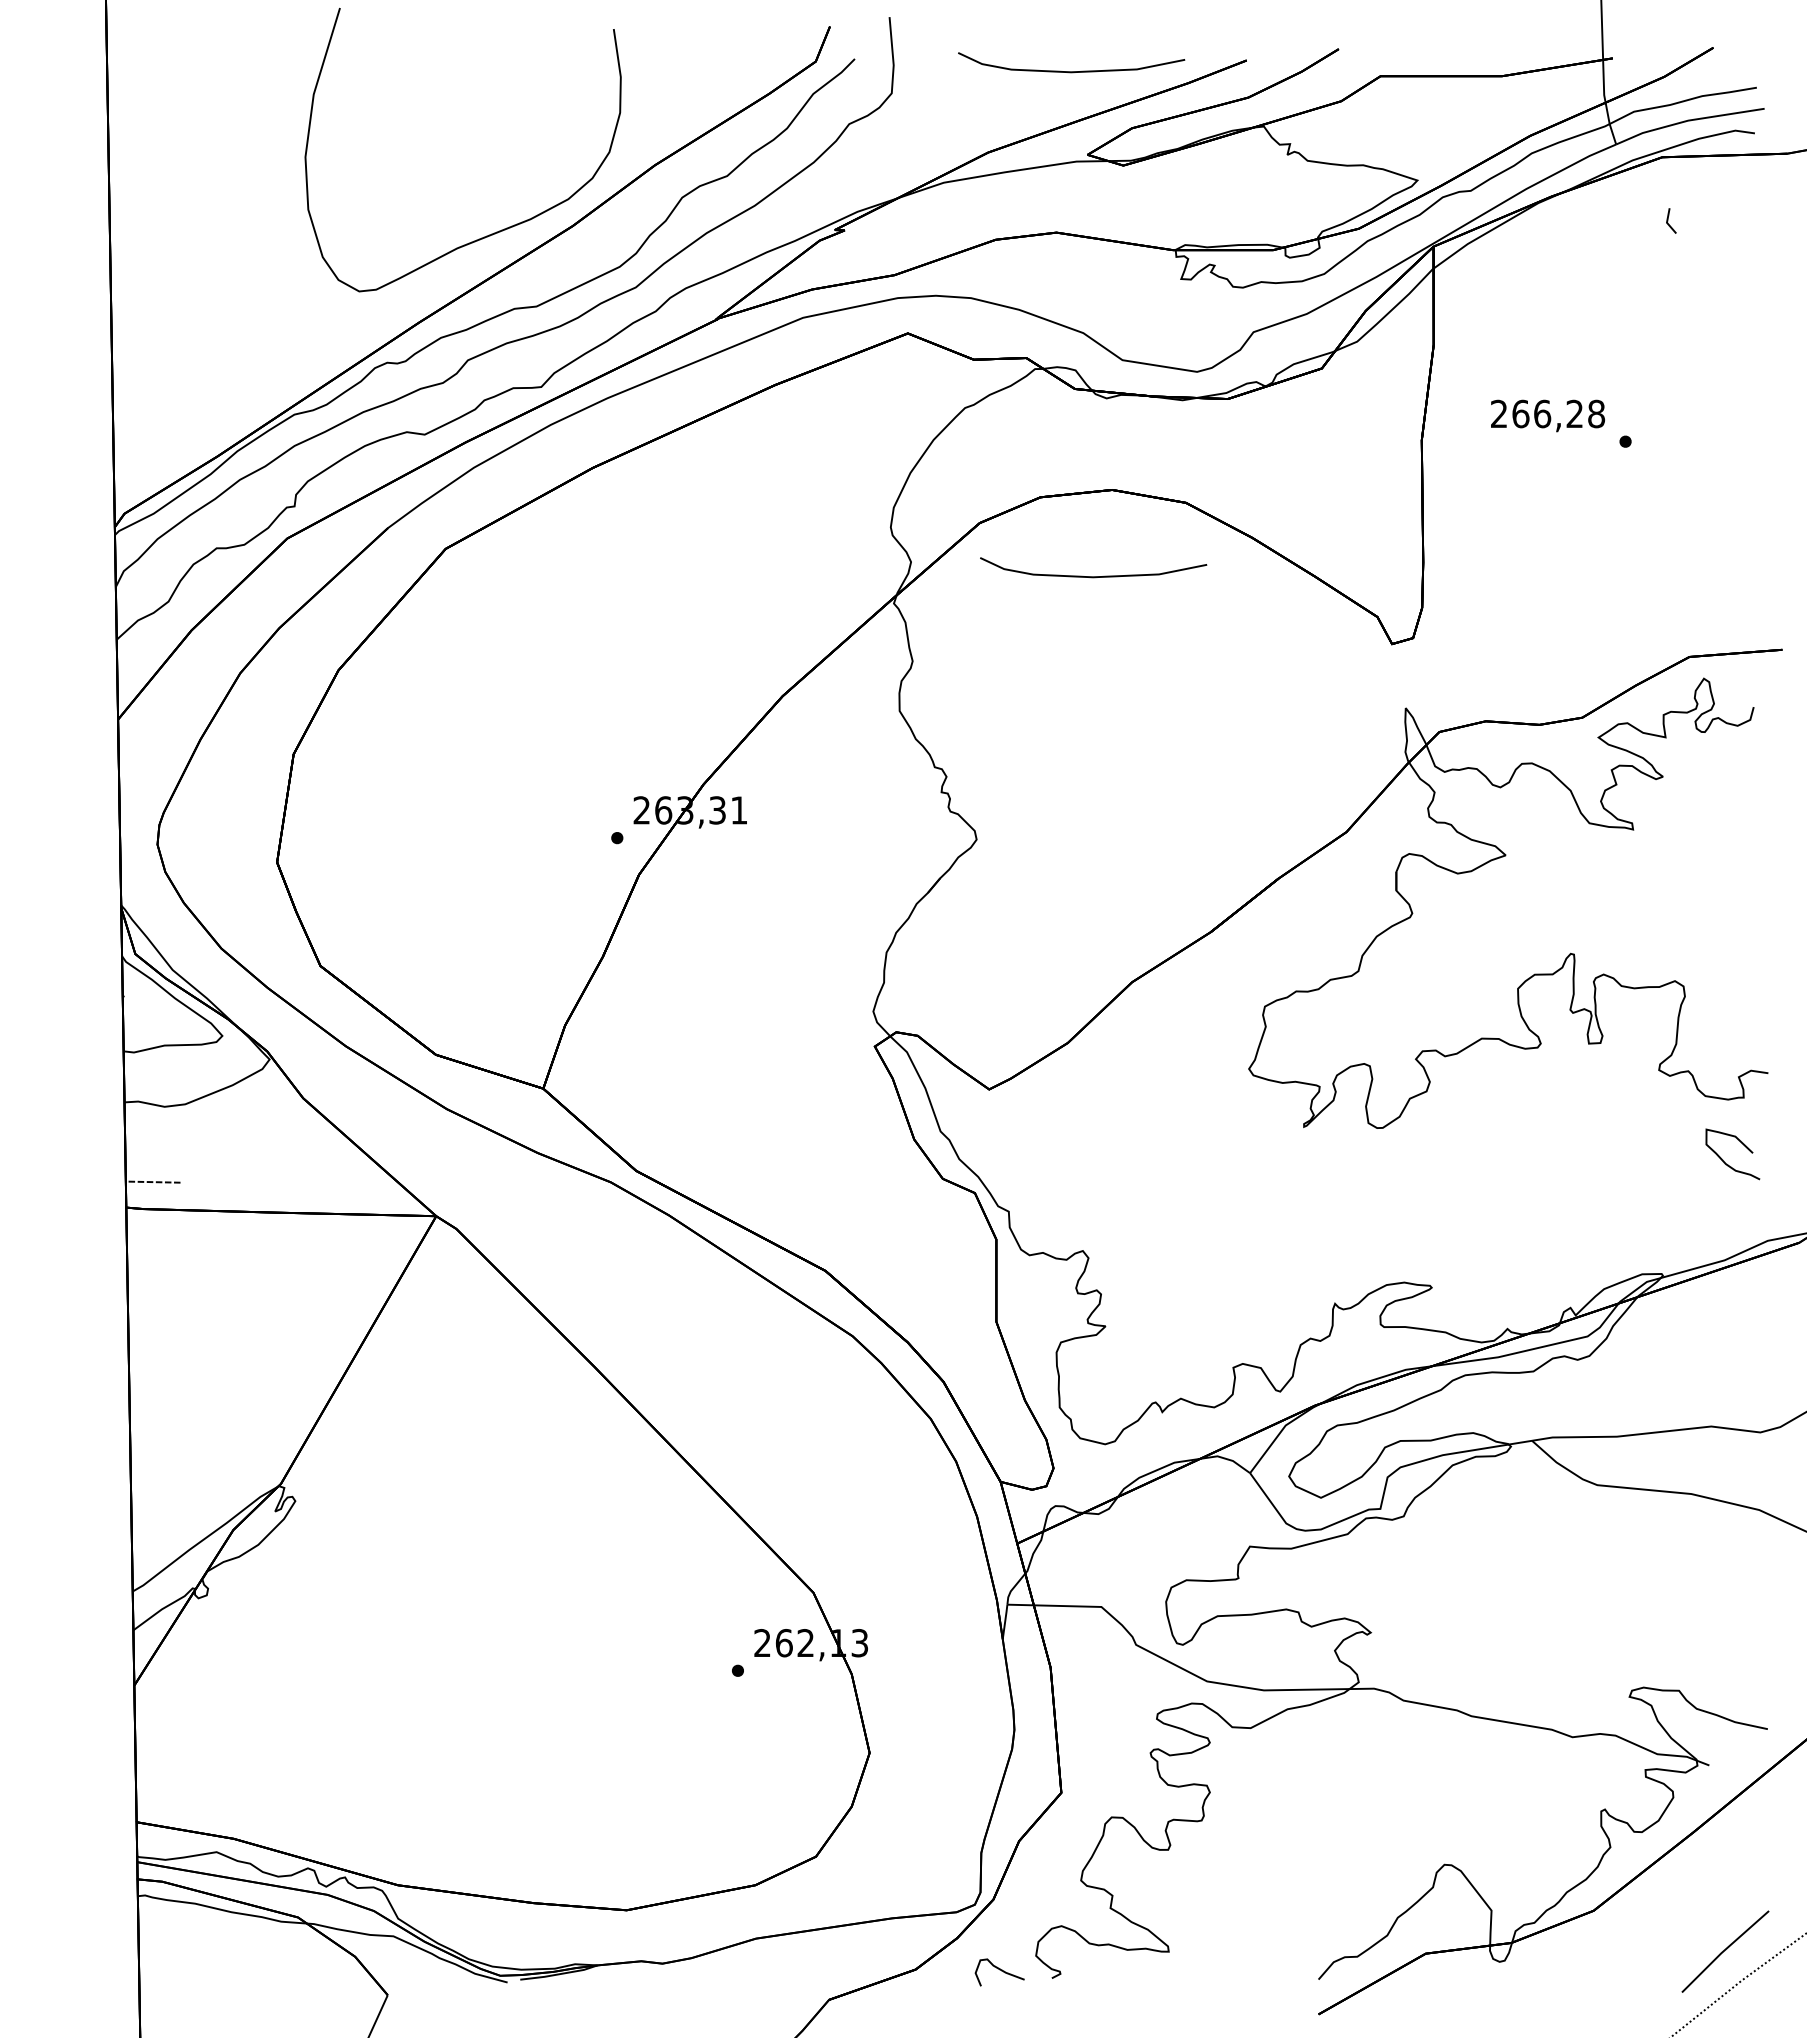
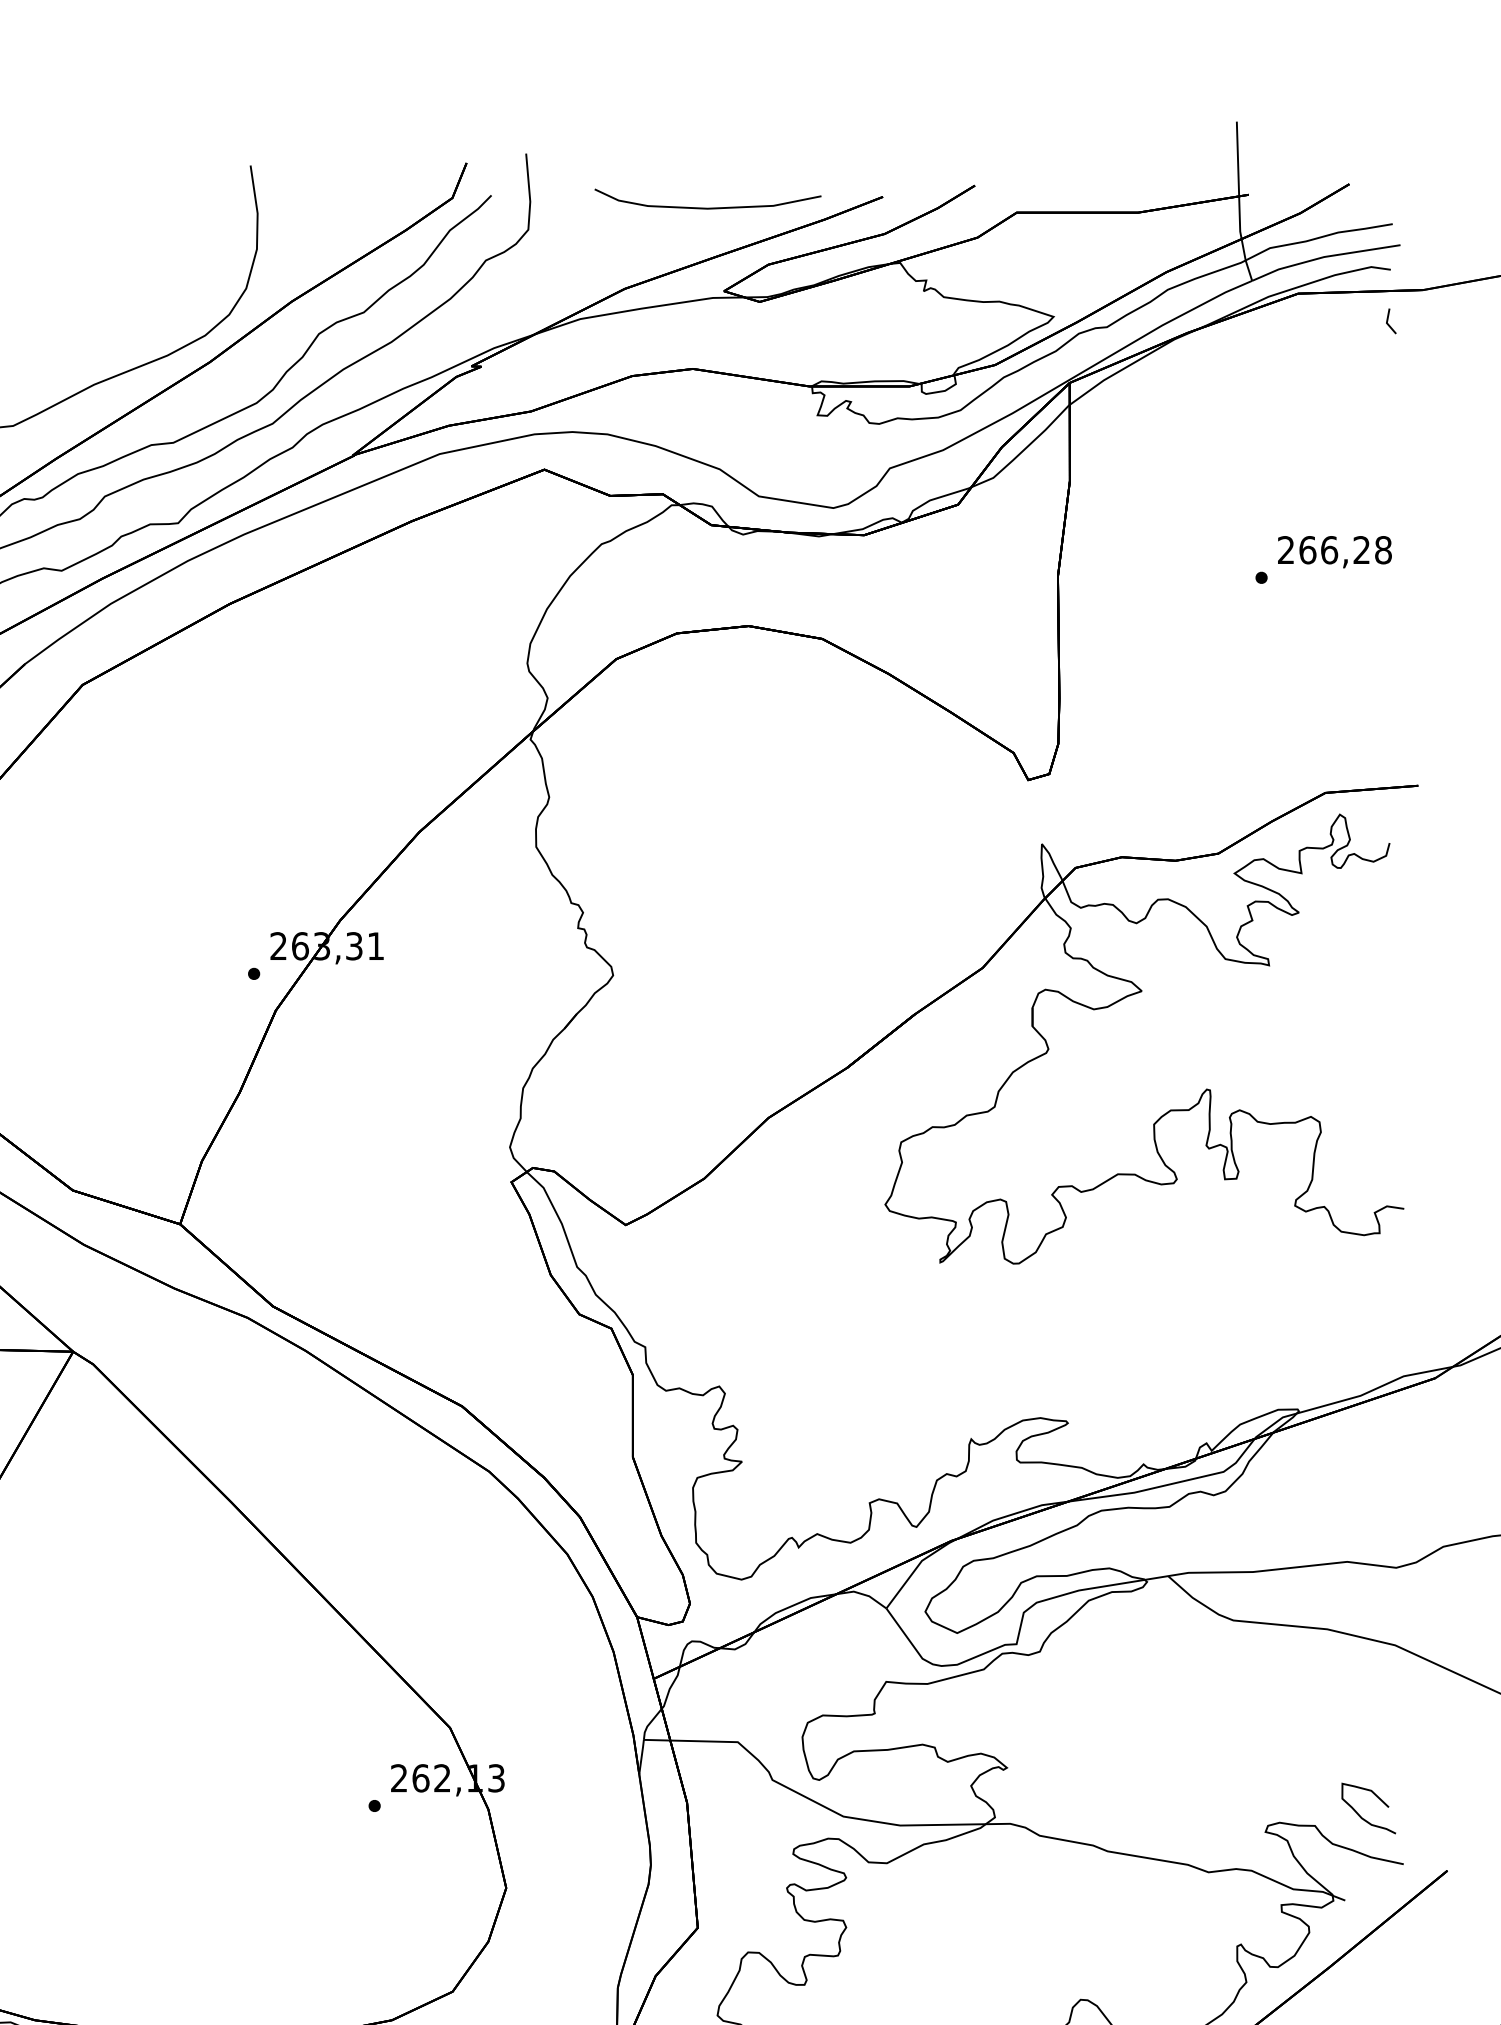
line: (1668, 220) -> (1388, 320), moved
text: (1547, 415) -> (1334, 551), moved
curve: (1093, 576) -> (729, 712), removed
curve: (1724, 1161) -> (1360, 1815), moved

